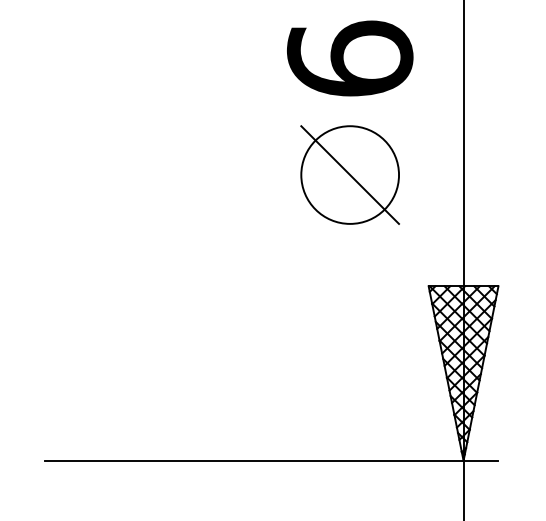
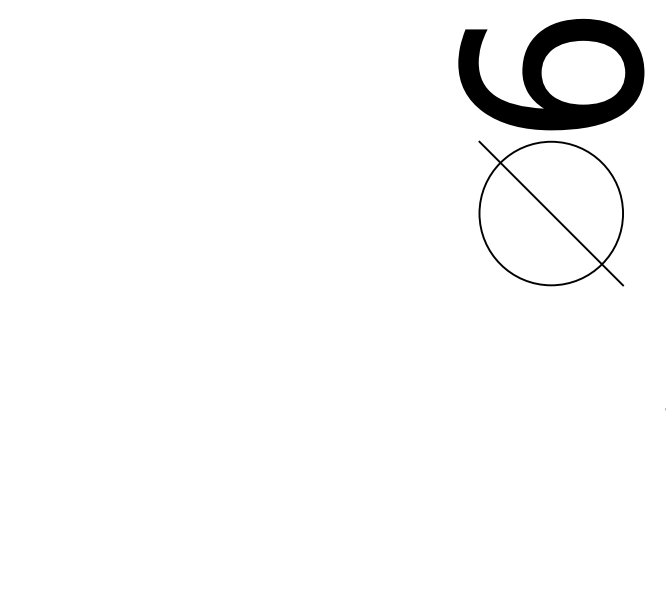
part: (349, 174) -> (550, 212), moved

